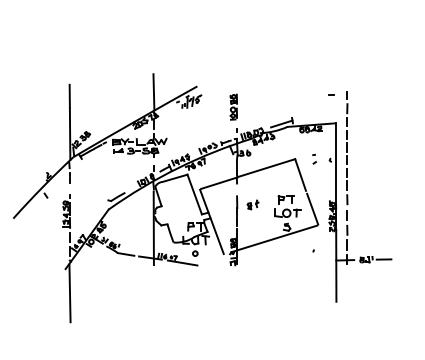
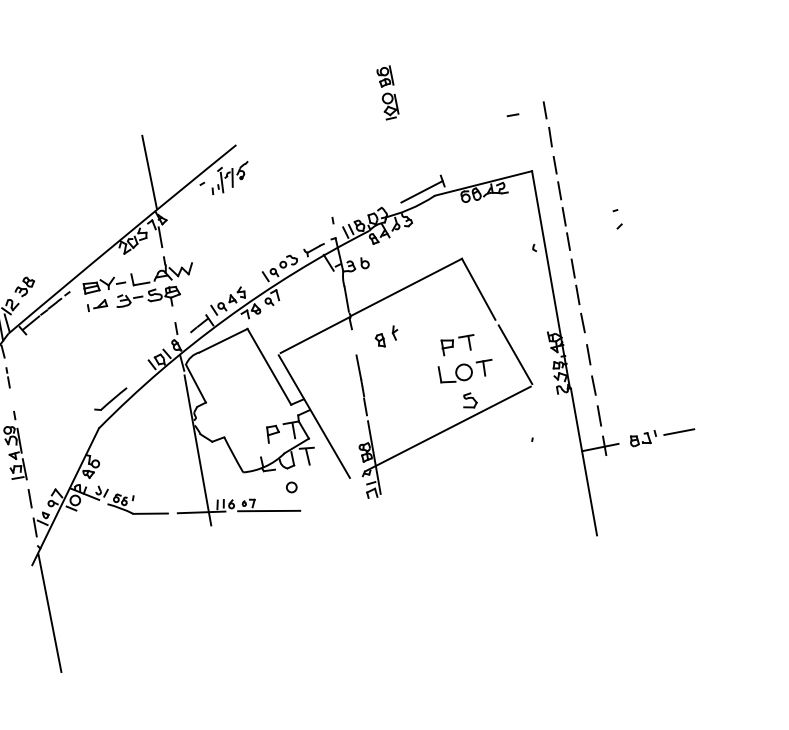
part: (233, 106) -> (387, 91), moved
part: (314, 158) -> (617, 217), moved
part: (252, 204) -> (385, 335), moved

